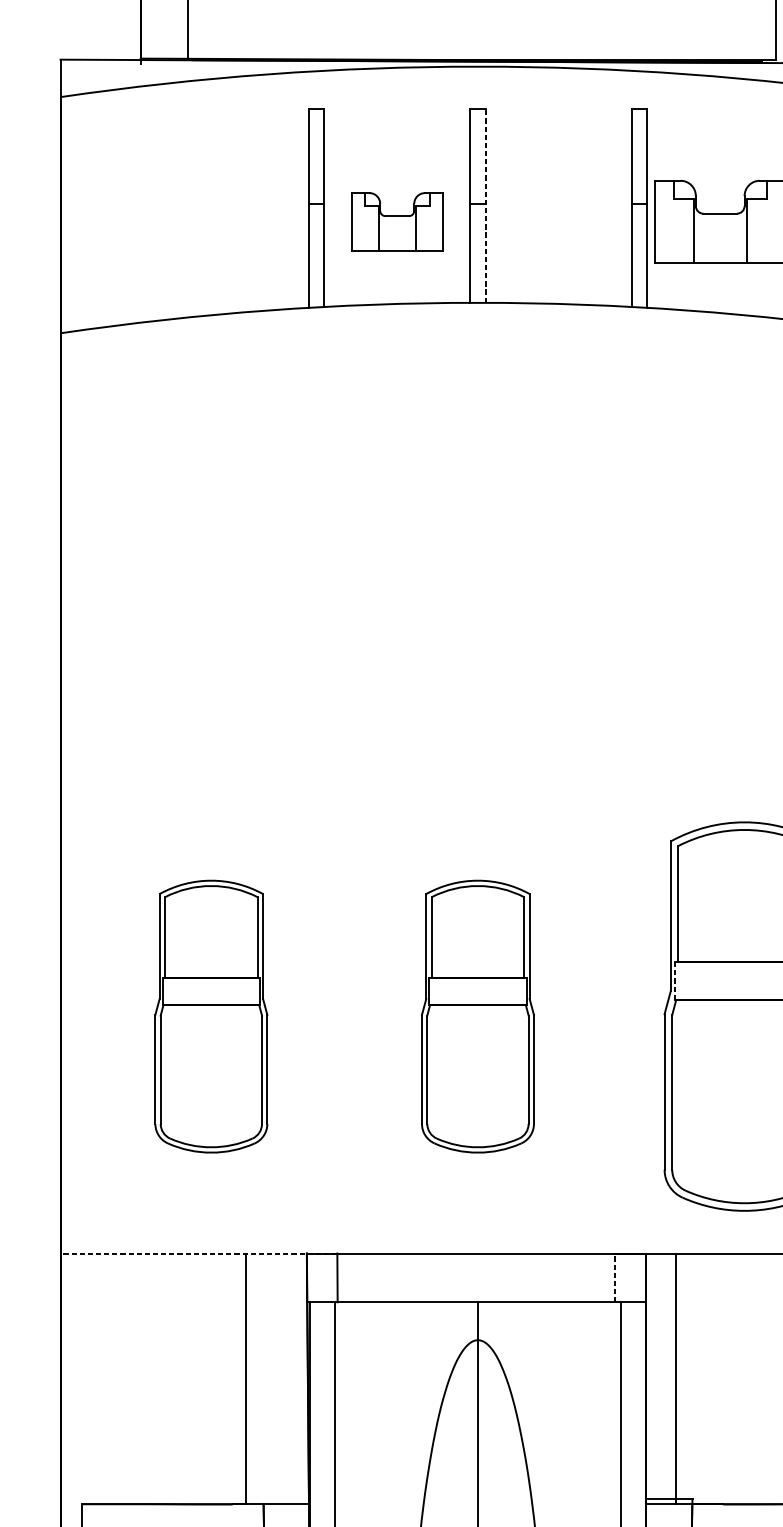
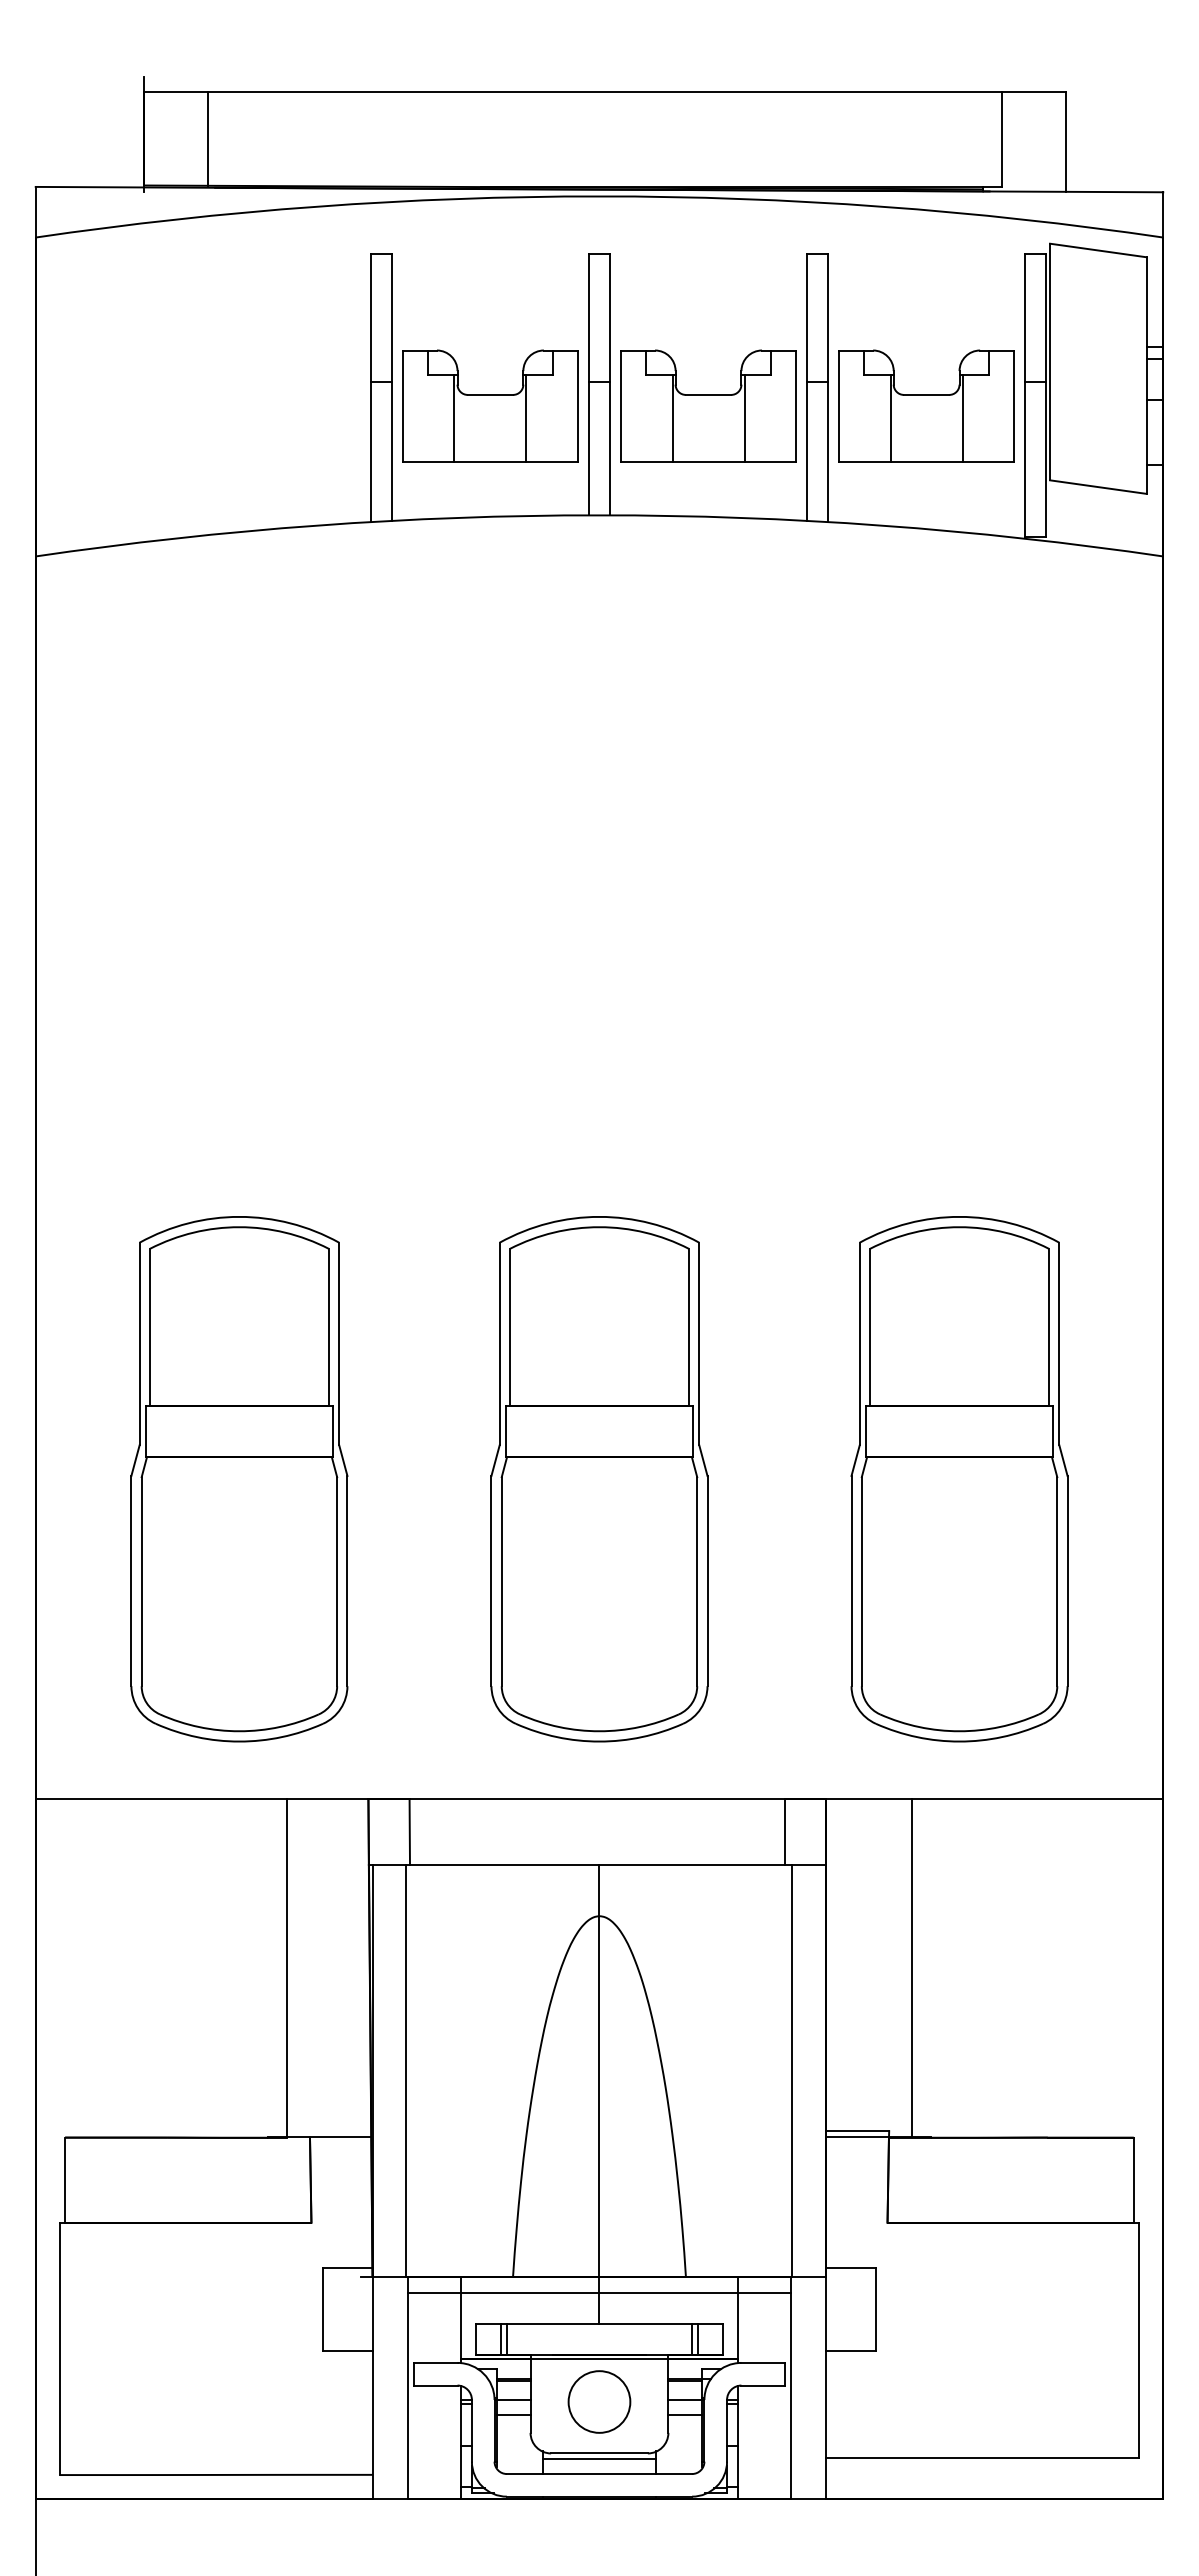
line: (485, 205) -> (609, 384), dashed -> solid
part: (397, 221) -> (490, 405), size x1.43
part: (558, 221) -> (708, 405), added
line: (674, 981) -> (865, 1431), dashed -> solid
part: (211, 1016) -> (239, 1479), size x1.43
part: (477, 1016) -> (599, 1479), size x1.43
line: (198, 1253) -> (222, 1799), dashed -> solid
line: (614, 1278) -> (784, 1832), dashed -> solid
line: (676, 1378) -> (912, 1968), moved

